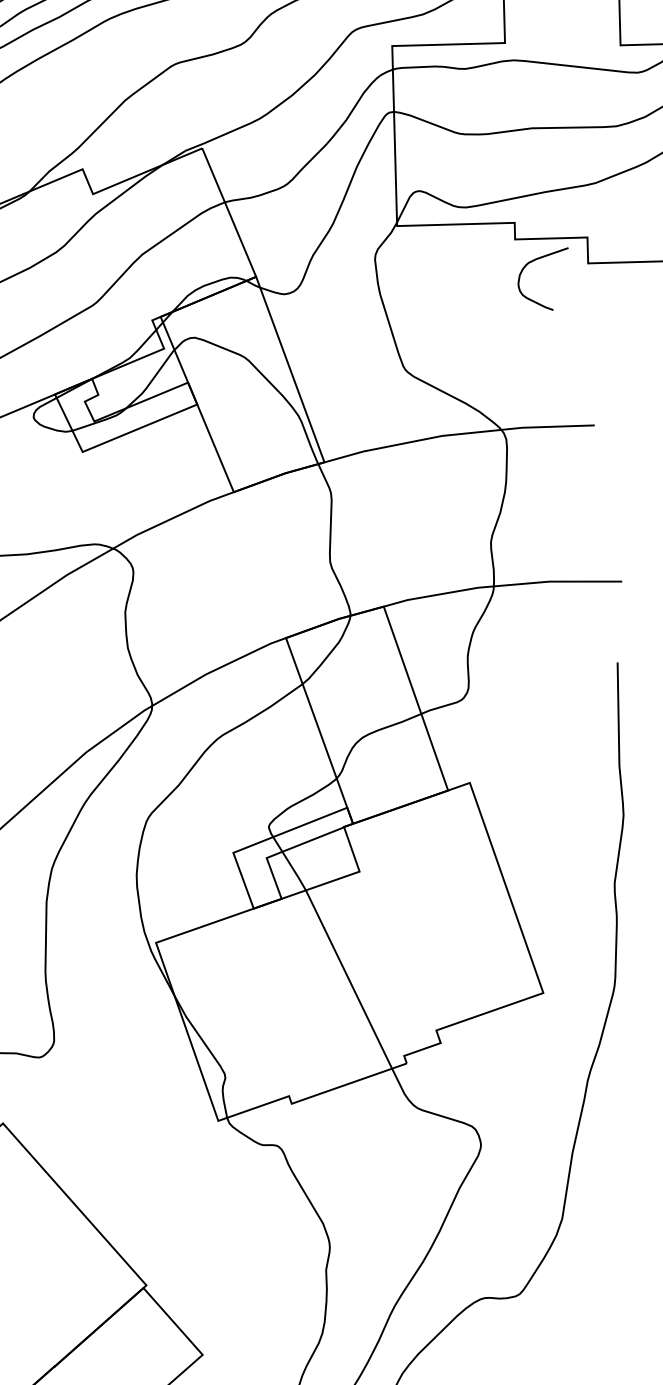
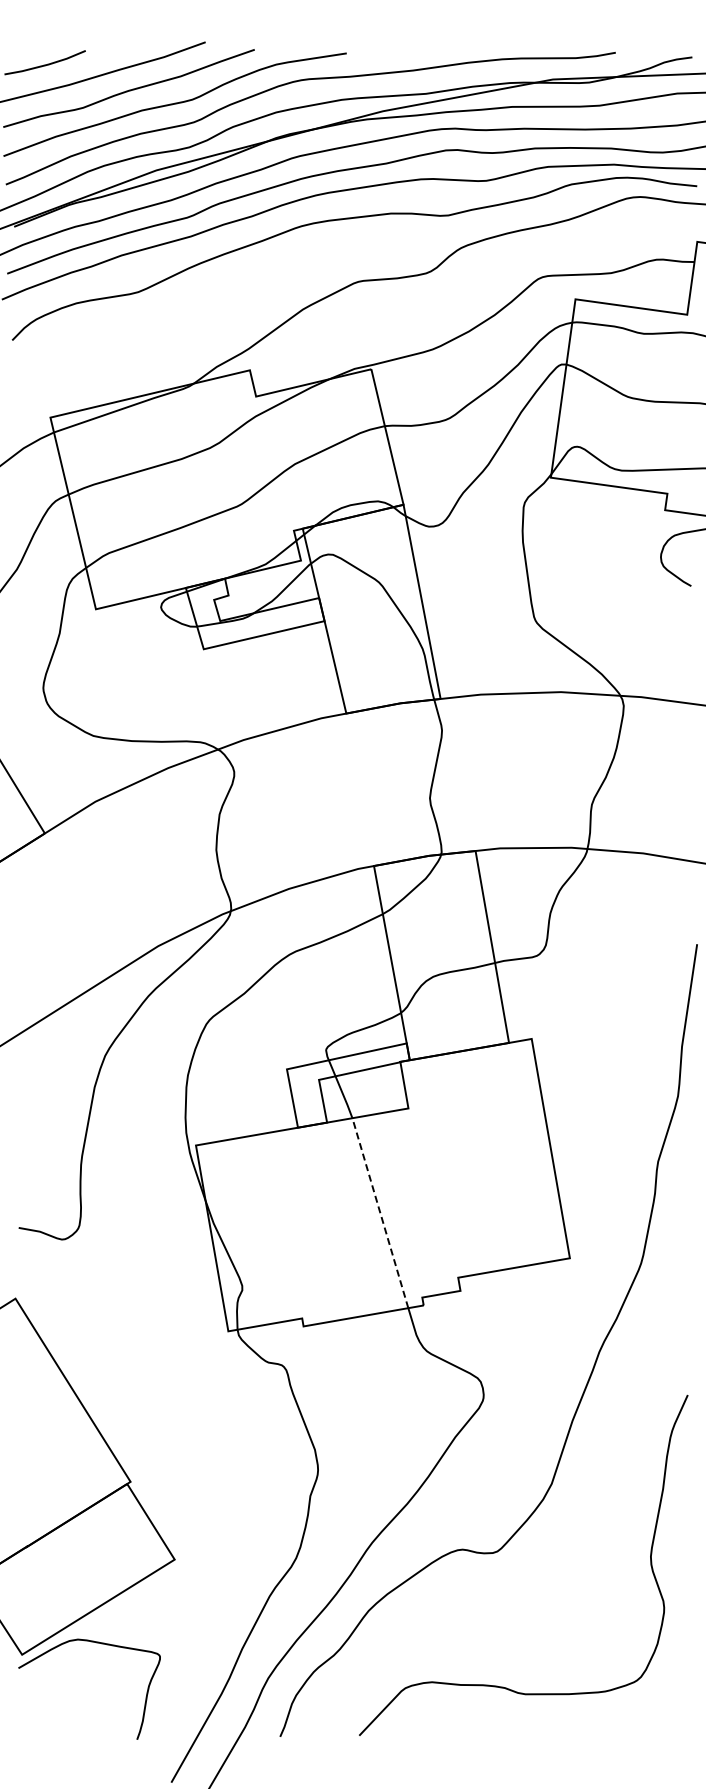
line: (349, 978) -> (380, 1212), solid -> dashed

